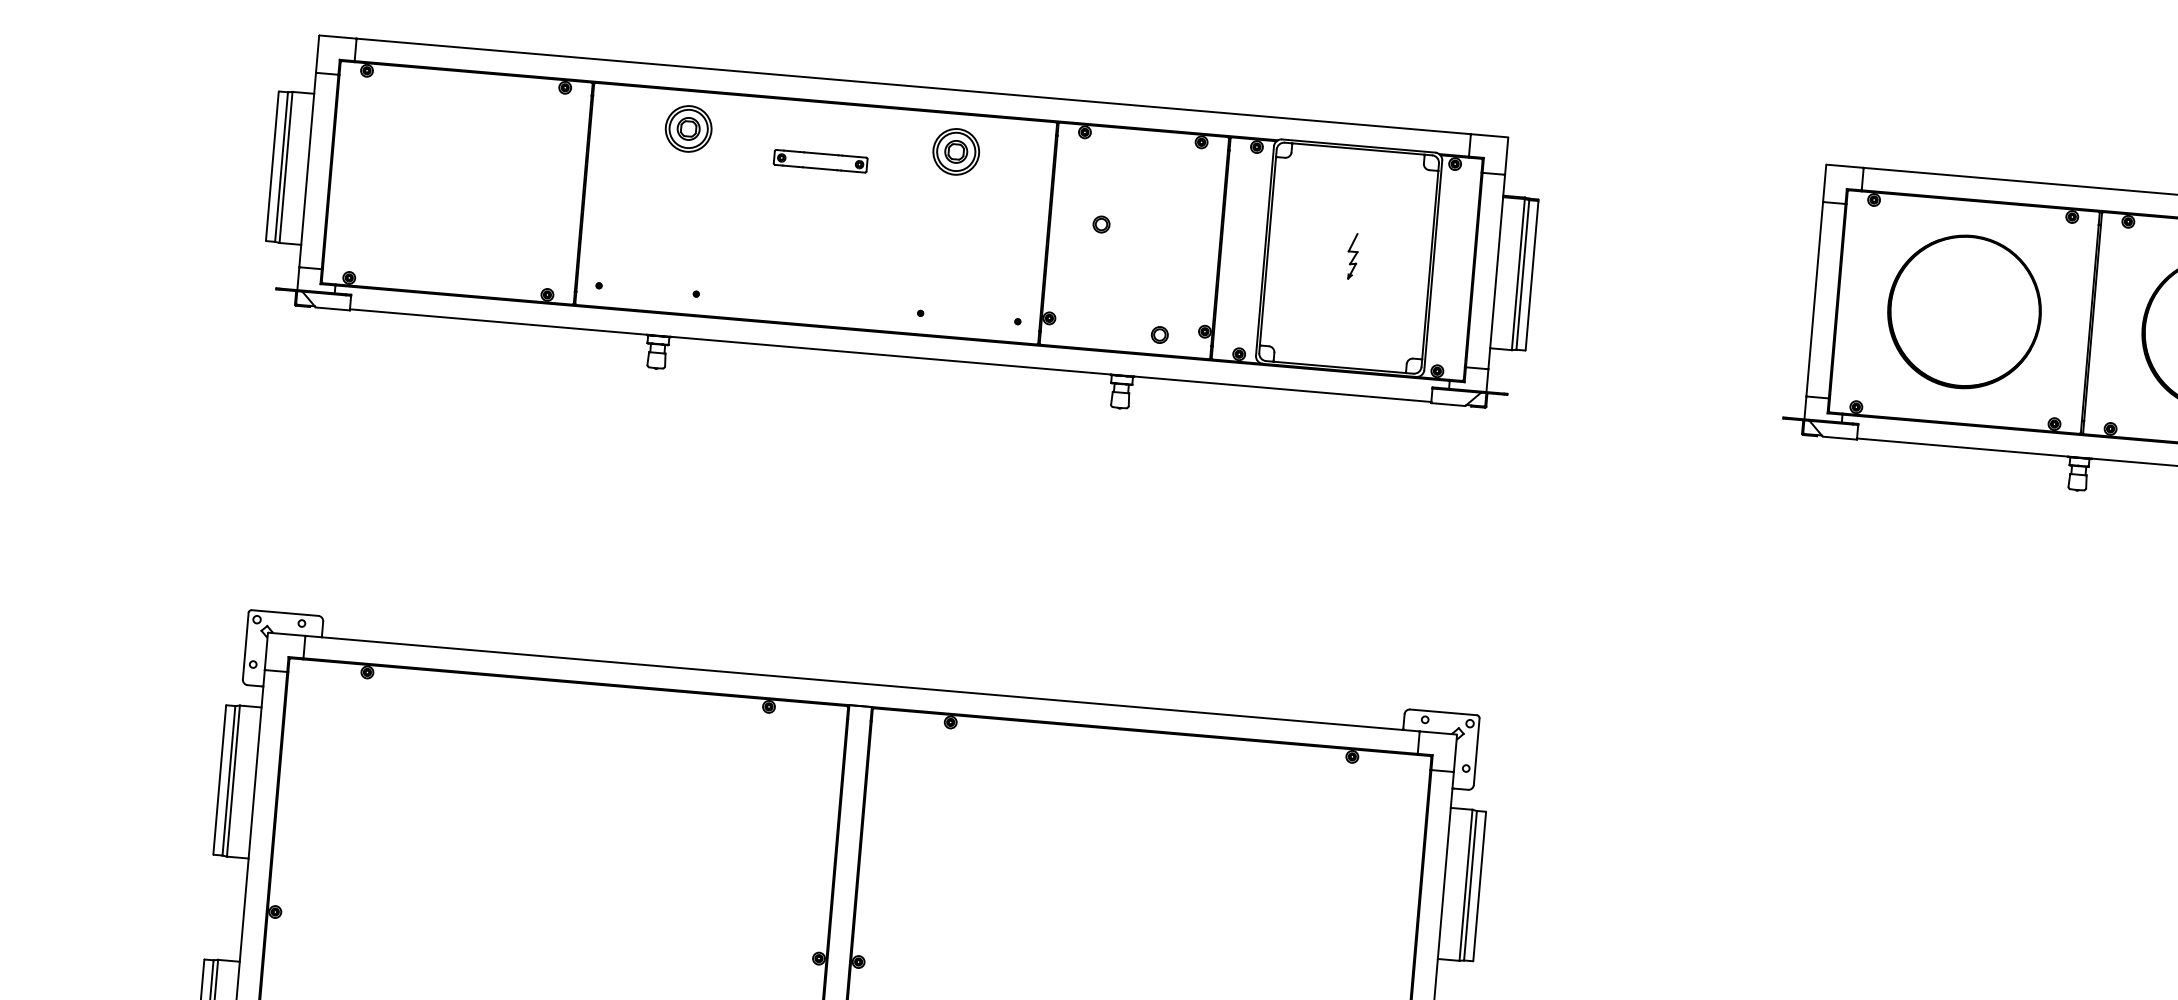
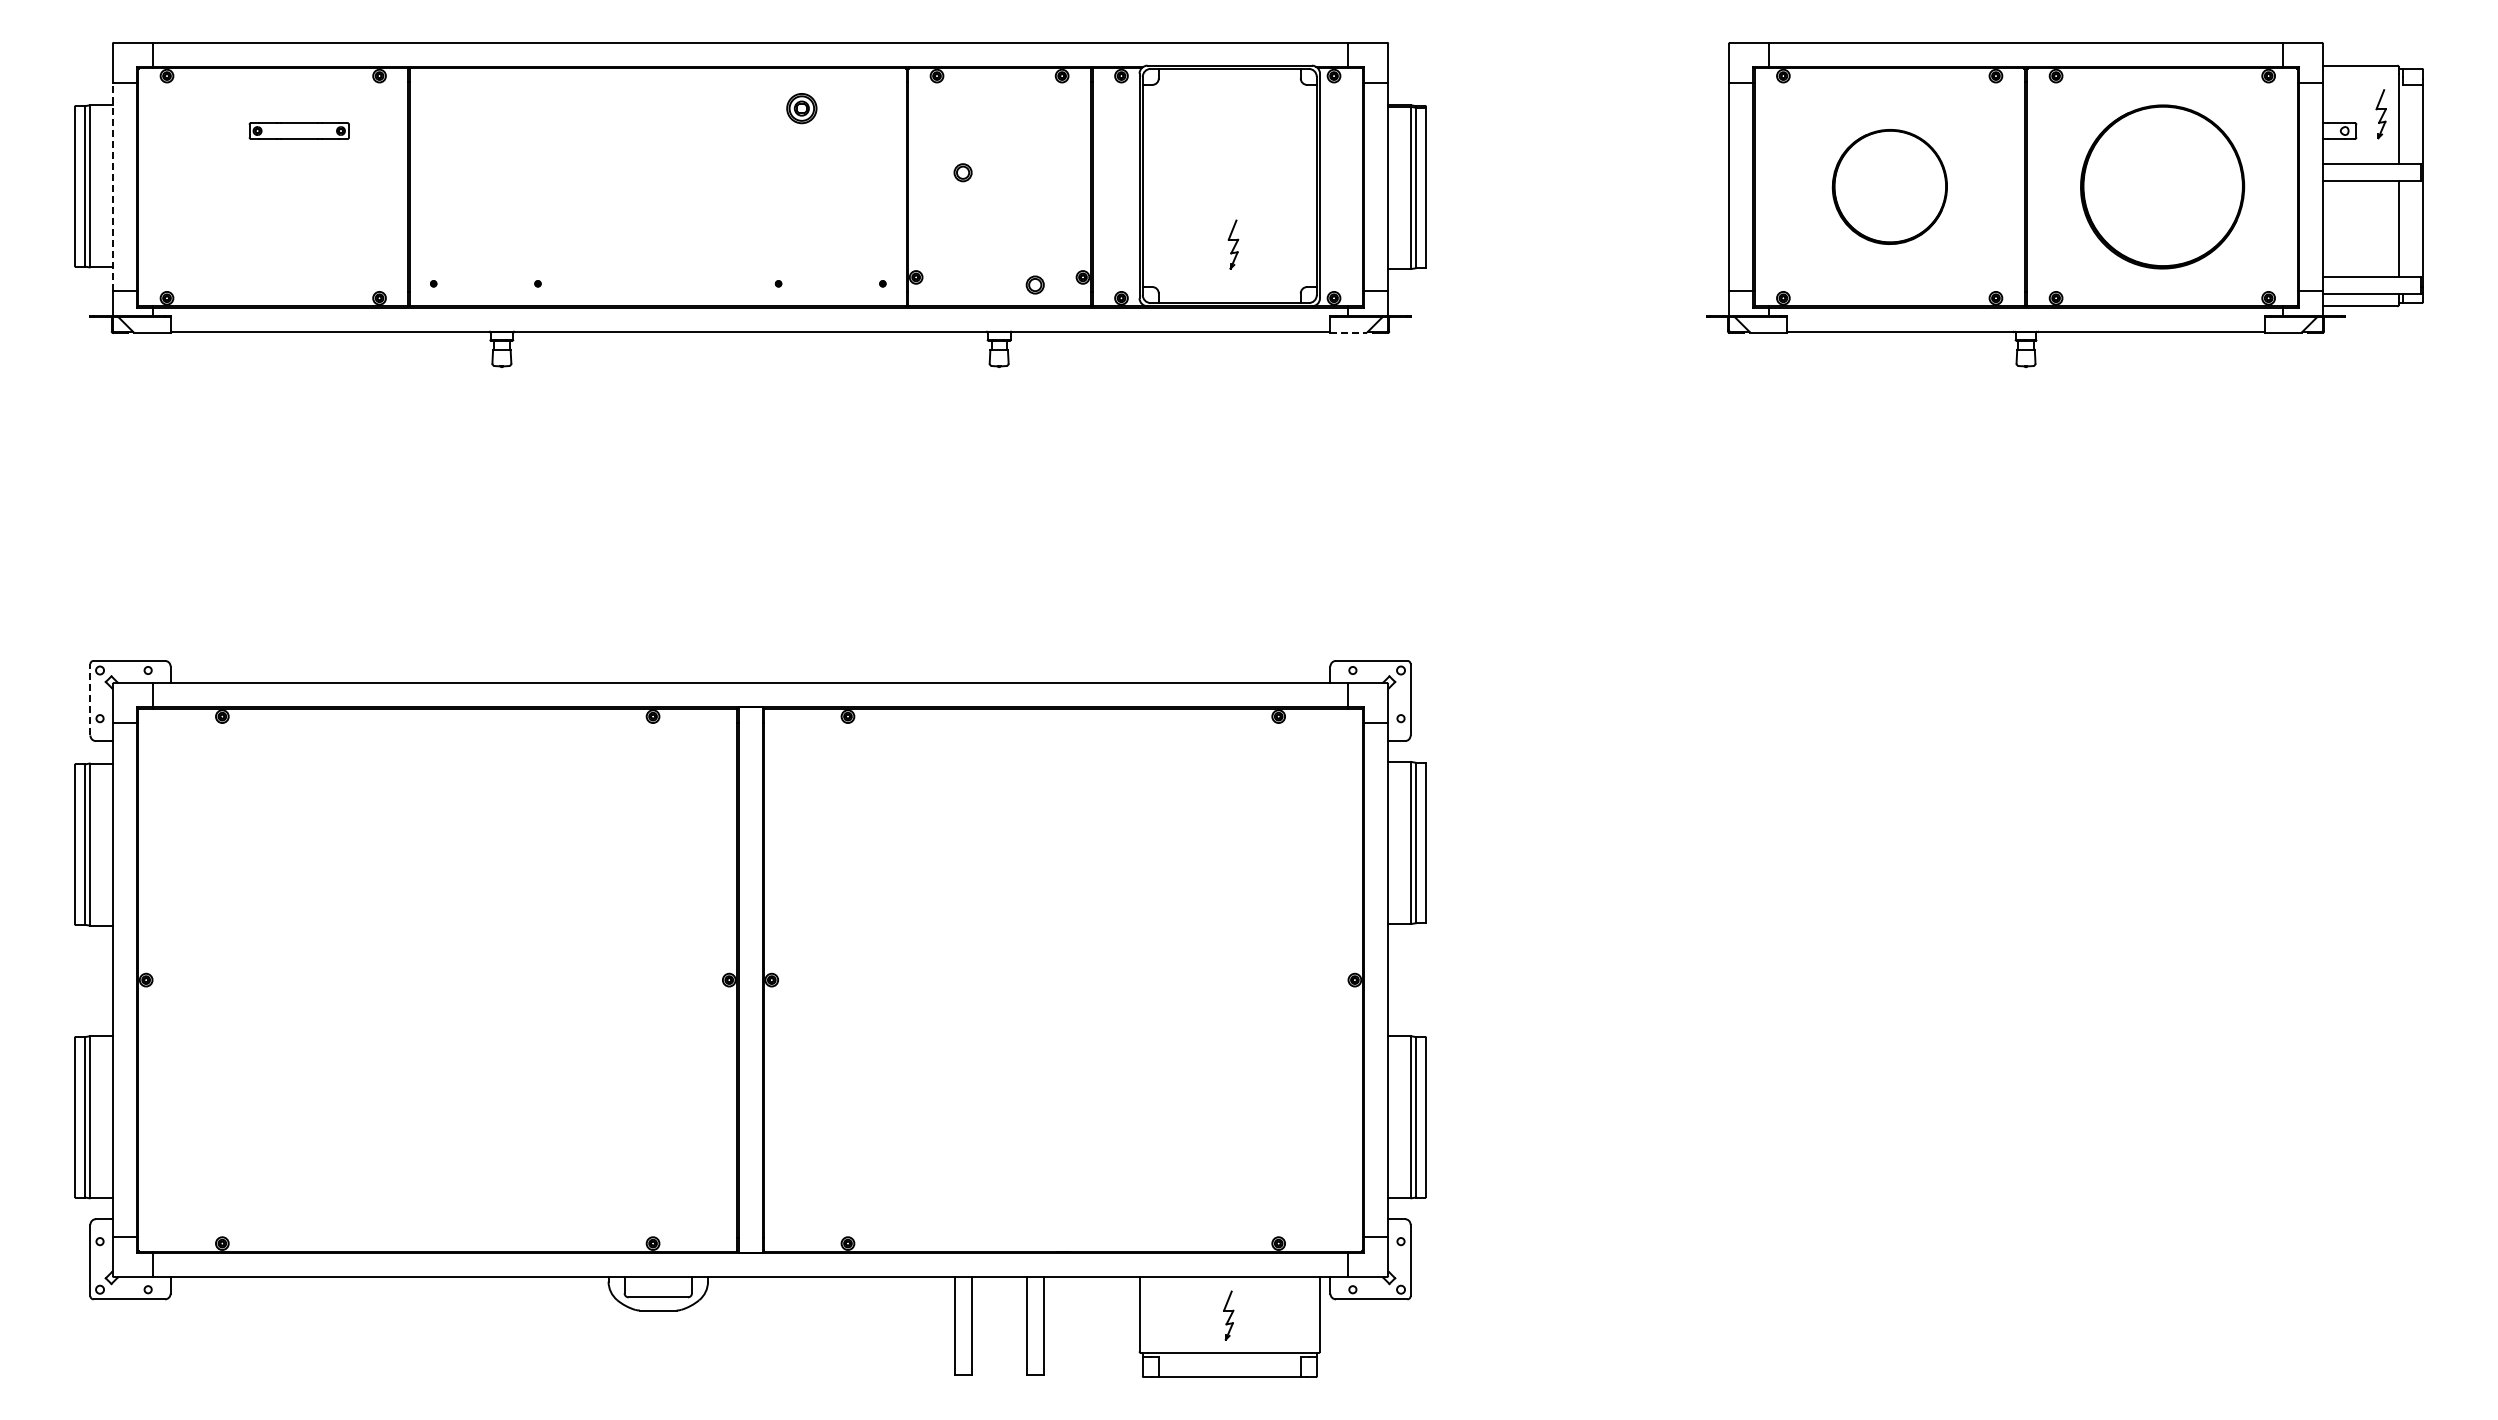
part: (688, 128) -> (514, 108), removed
part: (956, 151) -> (801, 108), size x0.6
part: (819, 160) -> (298, 130), moved
line: (307, 169) -> (112, 186), solid -> dashed
part: (1352, 256) -> (1233, 244), moved
part: (1964, 311) -> (1889, 186), size x0.7
line: (1449, 404) -> (1349, 332), solid -> dashed
line: (245, 645) -> (90, 699), solid -> dashed

